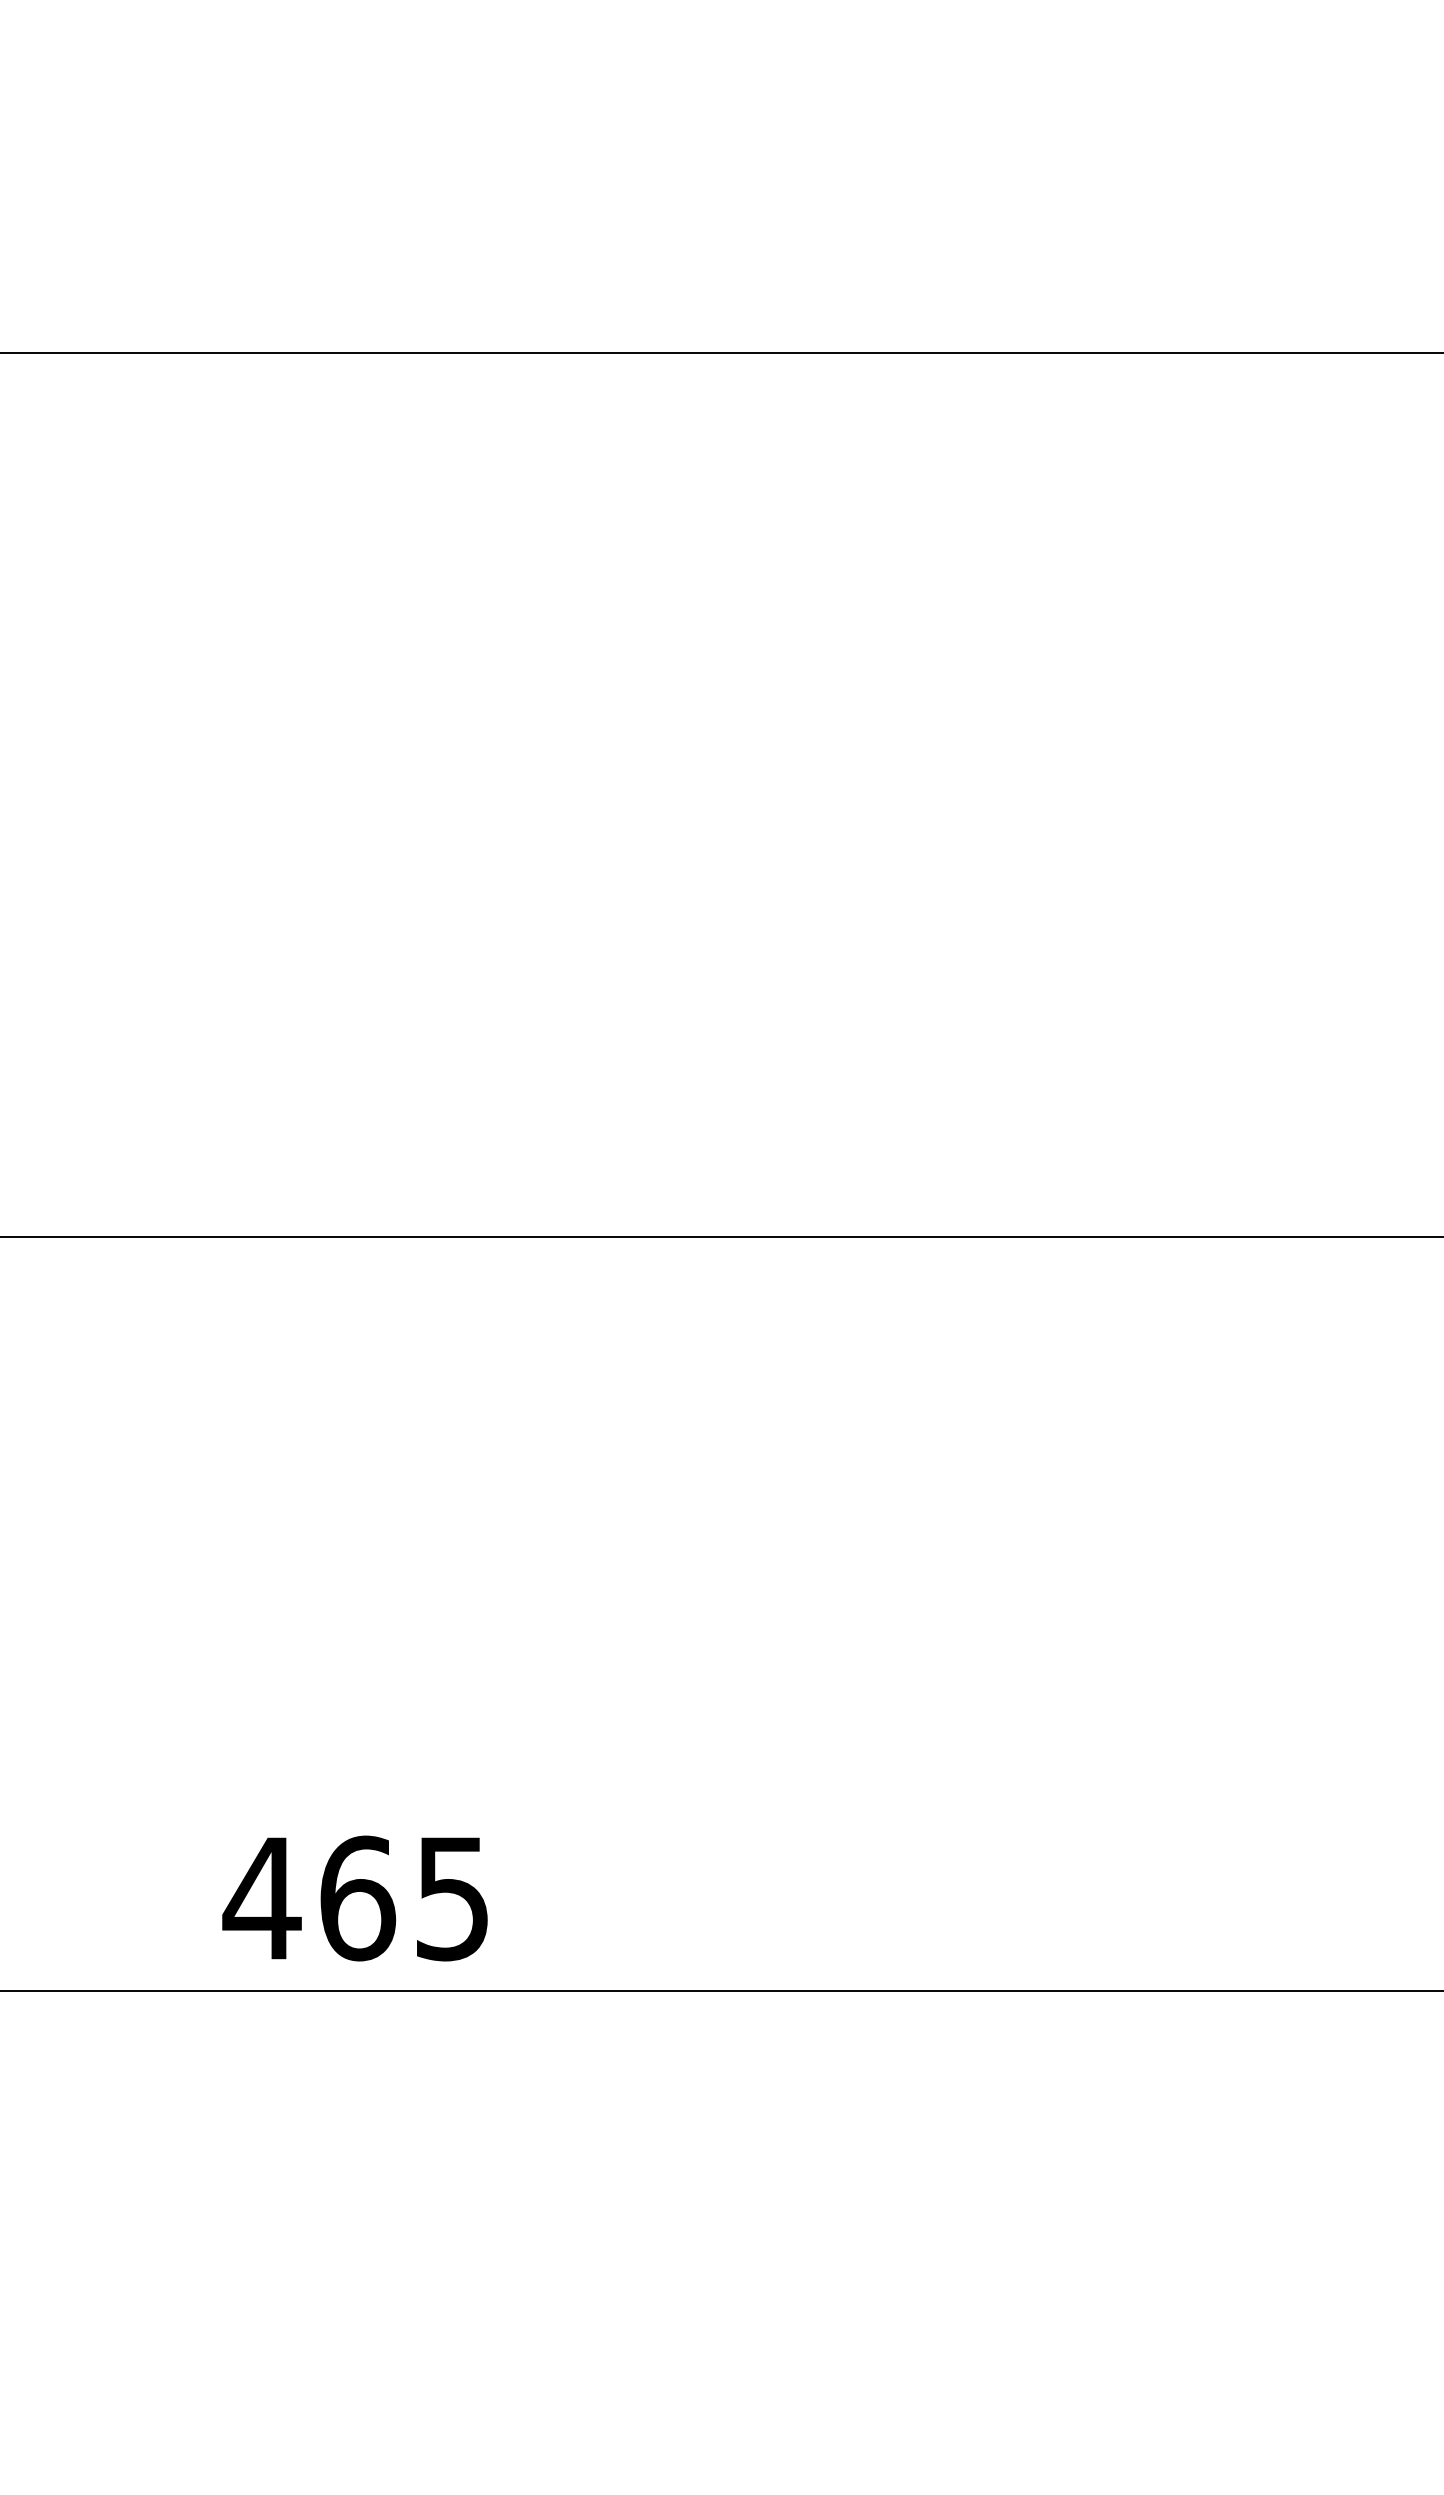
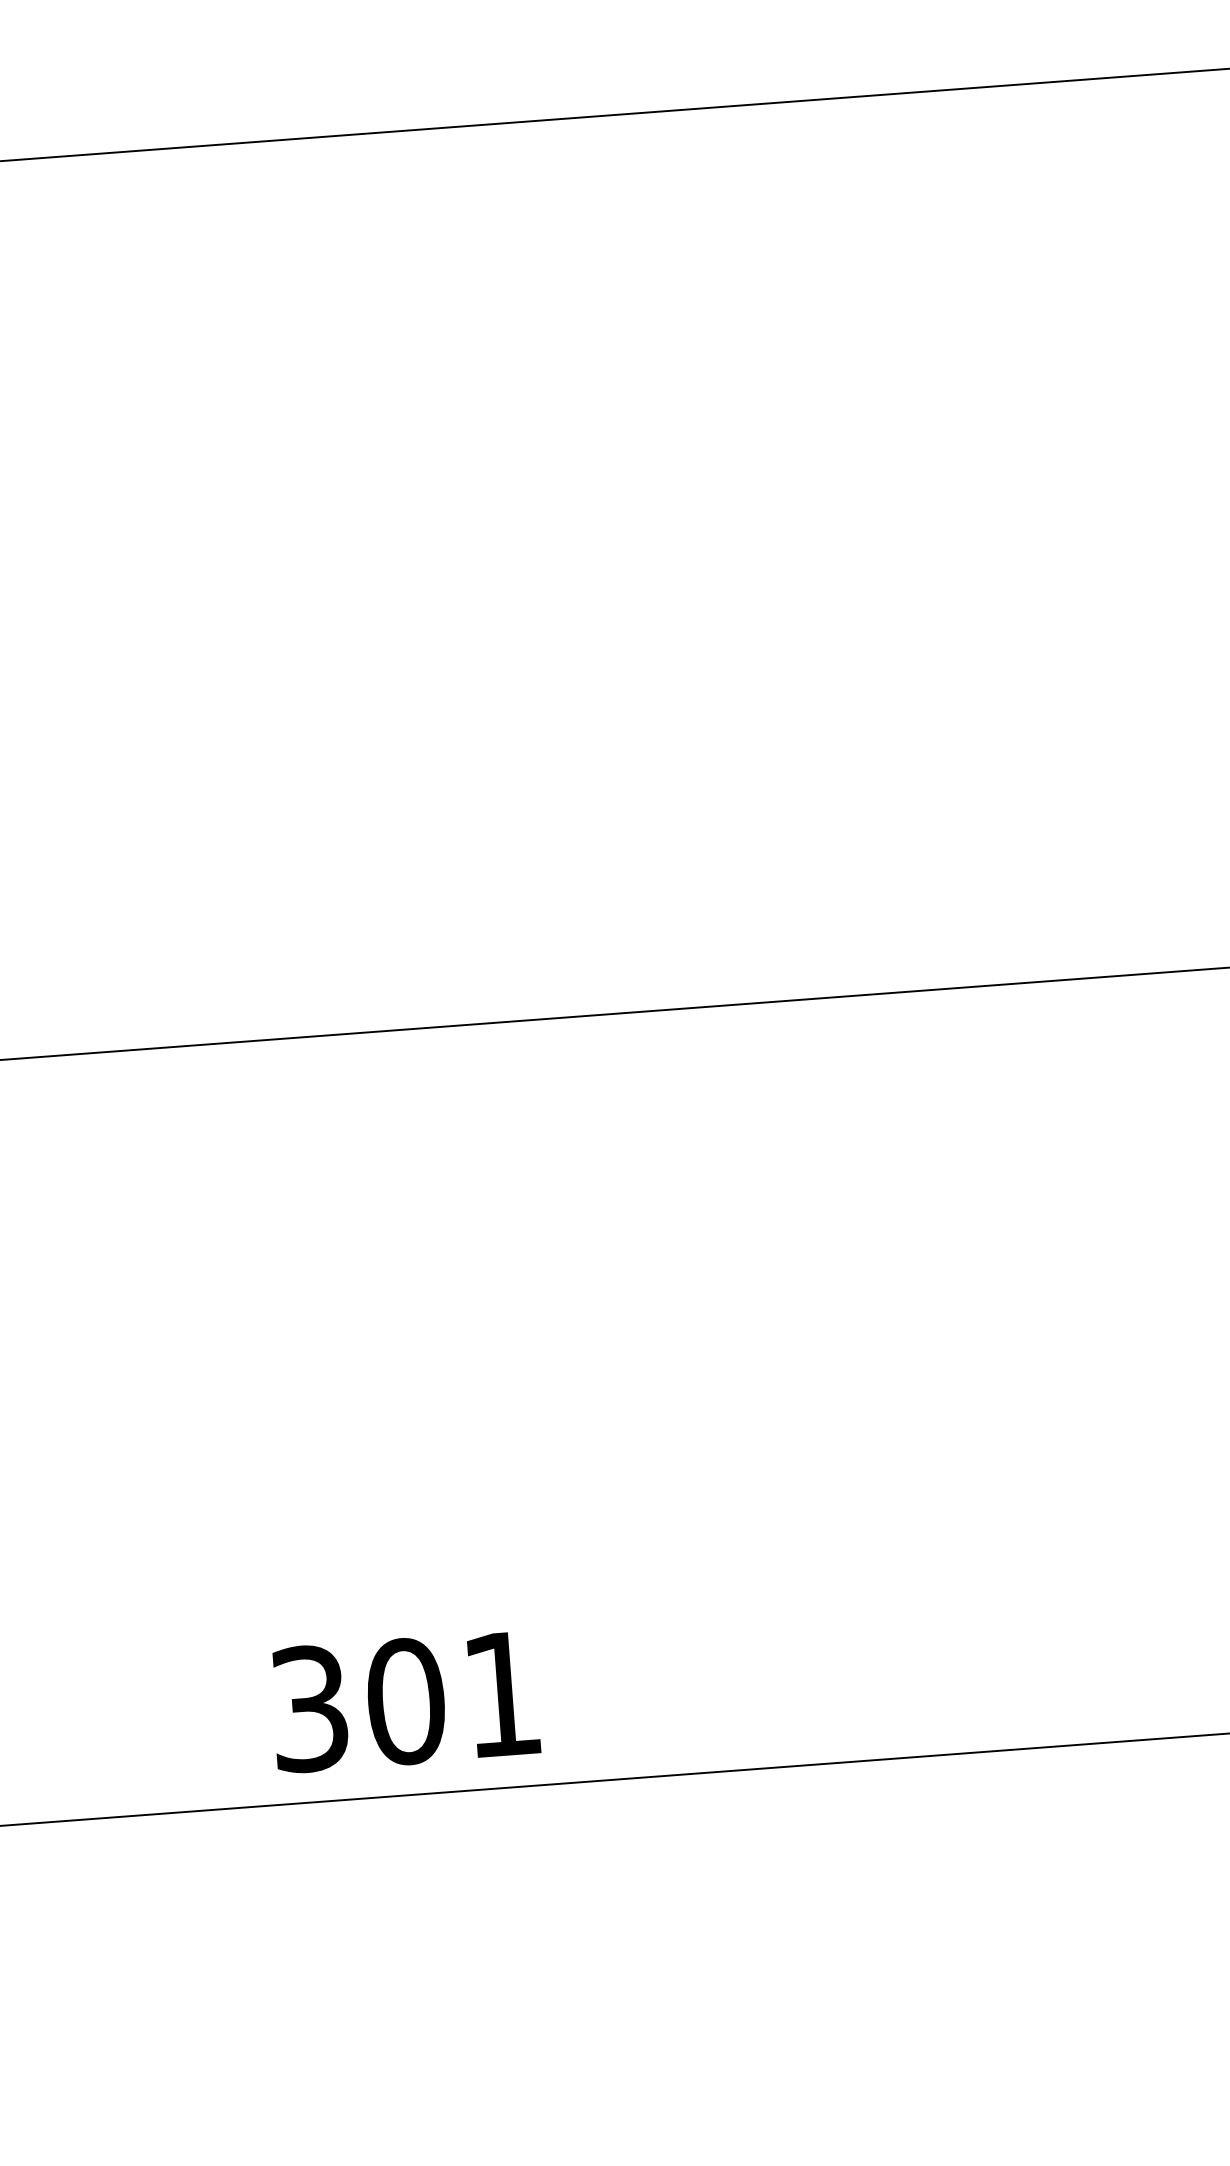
text: (354, 1898) -> (402, 1701), 465 -> 301

